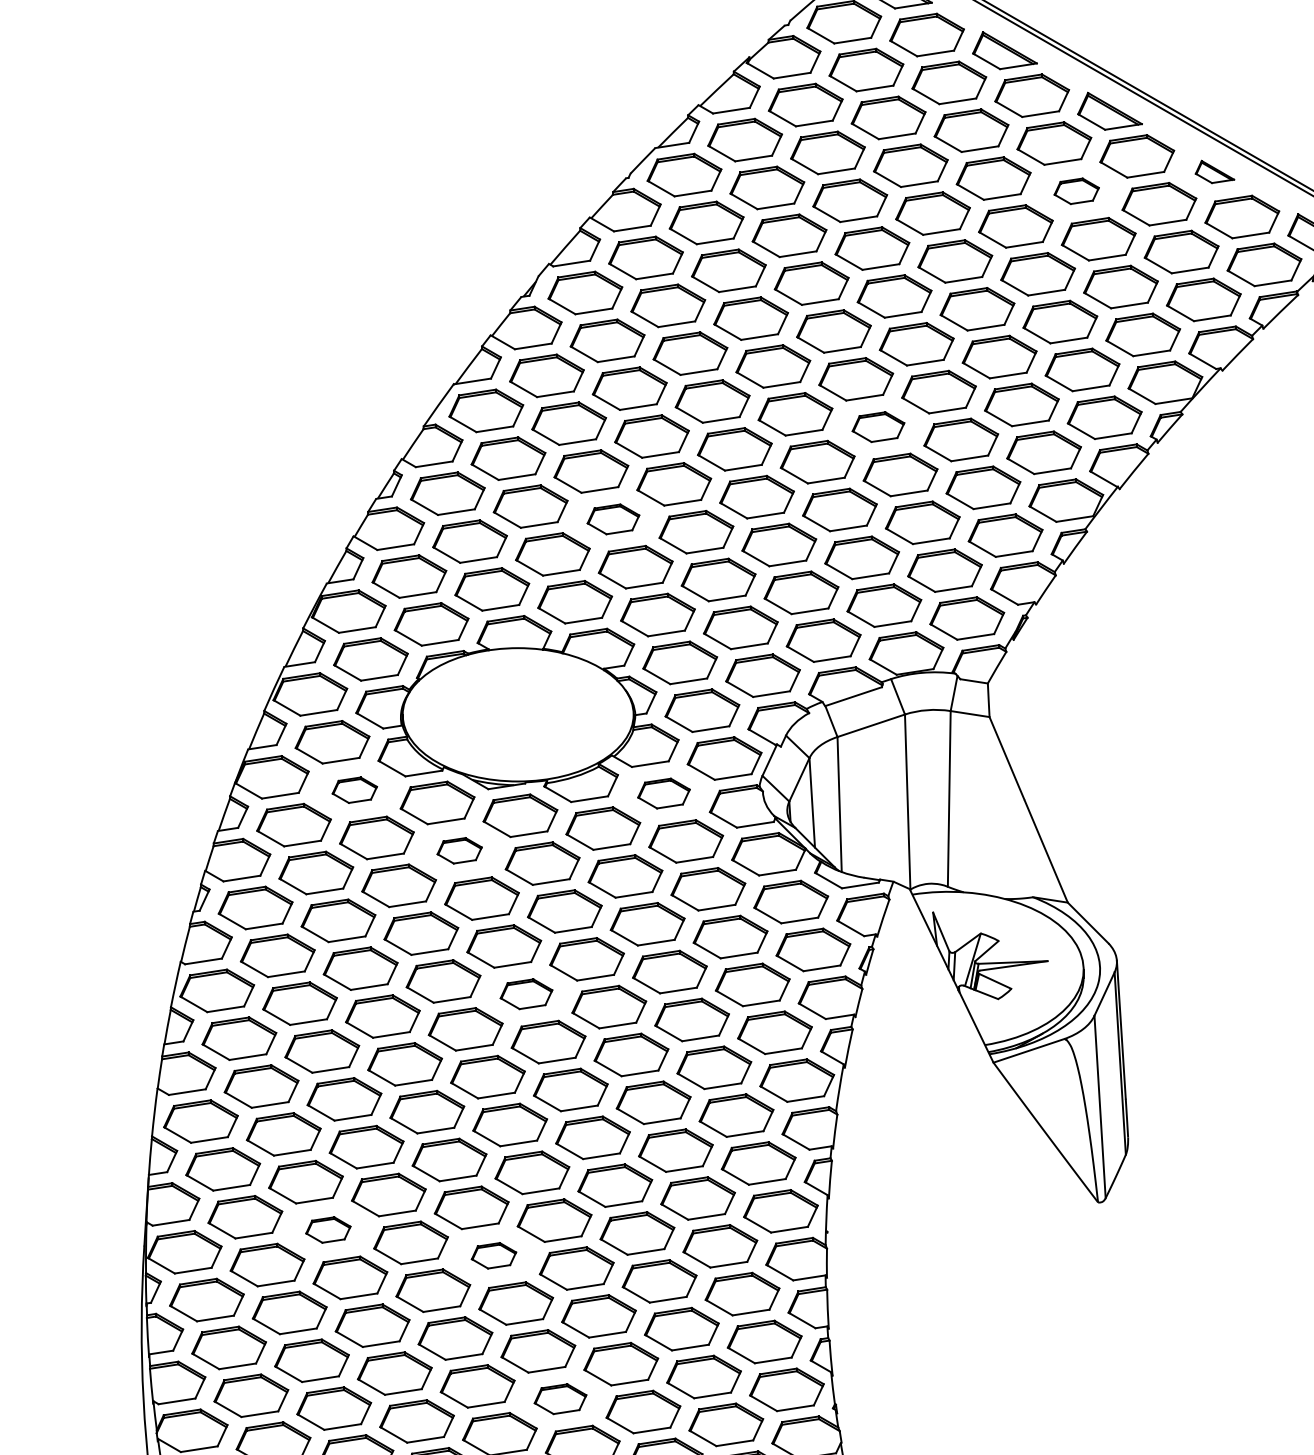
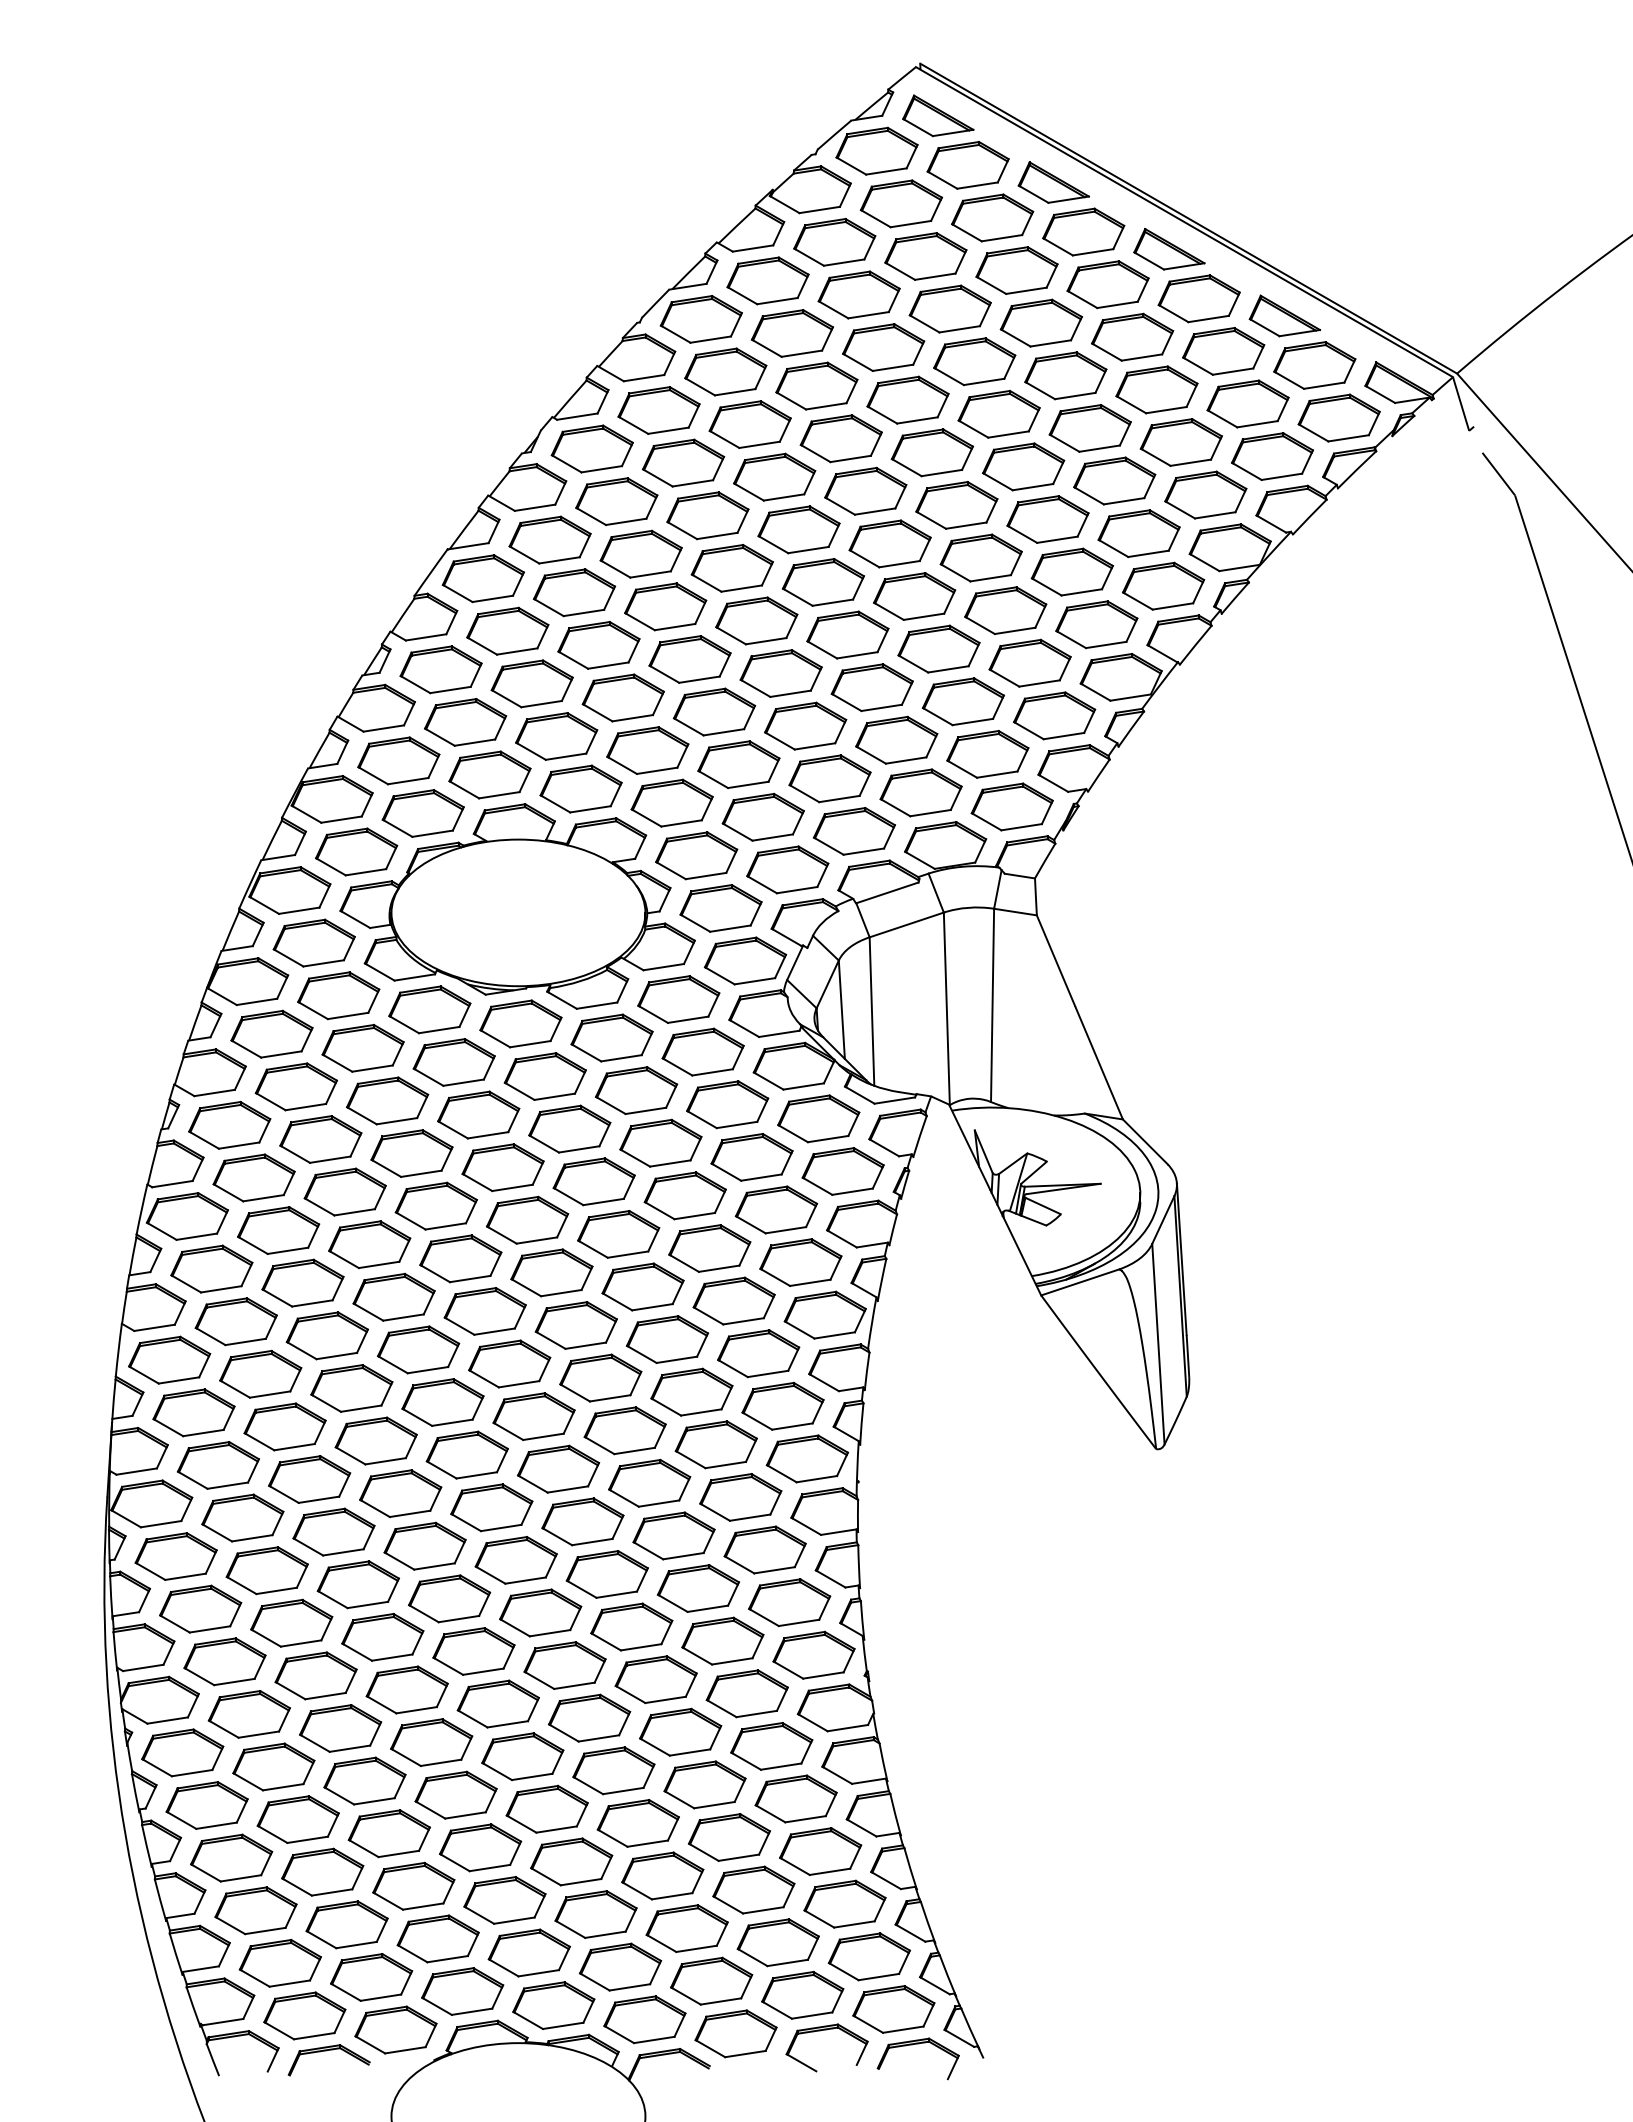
part: (1214, 171) -> (1284, 315), size x1.67
part: (1076, 190) -> (1132, 336), size x1.67
part: (878, 427) -> (914, 596), size x1.43
part: (612, 518) -> (622, 697), size x1.43
part: (354, 789) -> (338, 995), size x1.67
part: (663, 793) -> (678, 999), size x1.43
part: (459, 850) -> (453, 1062), size x1.67
part: (526, 993) -> (527, 1219), size x1.43
part: (328, 1230) -> (309, 1479), size x1.67
part: (493, 1255) -> (491, 1507), size x1.67
part: (560, 1399) -> (564, 1665), size x1.43

